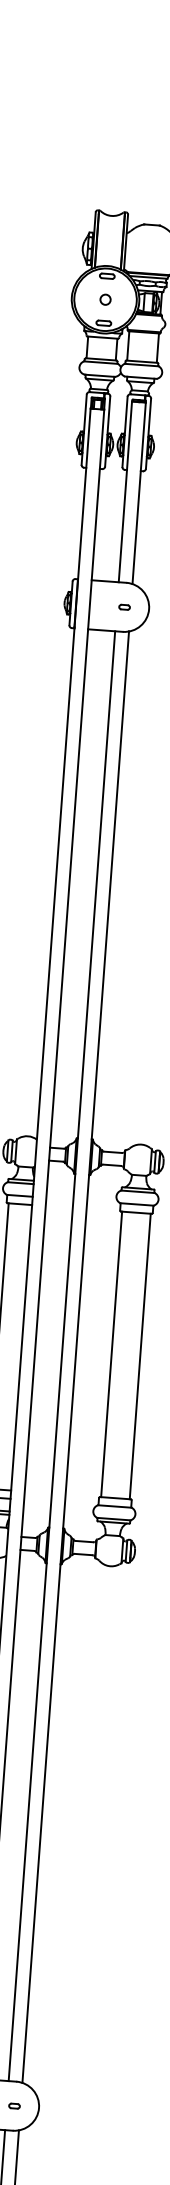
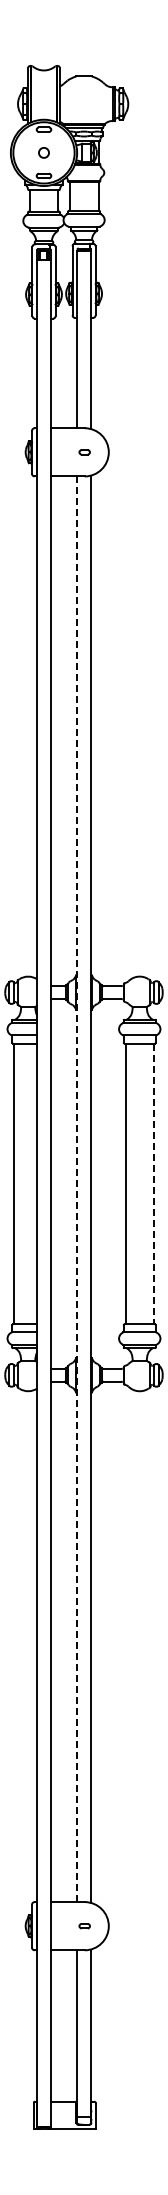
line: (62, 1356) -> (77, 1189), solid -> dashed
line: (139, 1357) -> (153, 1184), solid -> dashed

